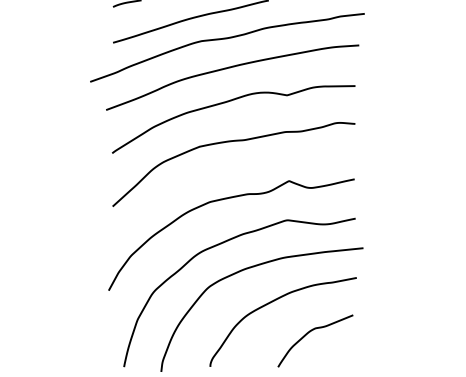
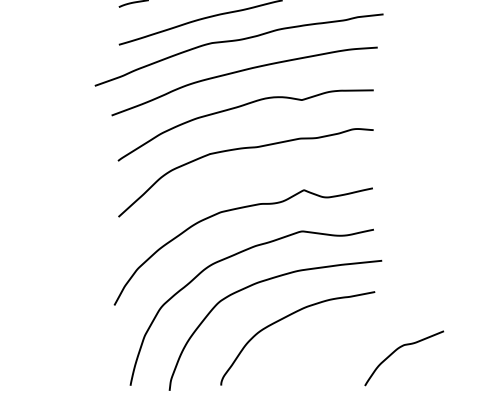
curve: (310, 332) -> (399, 349), moved

